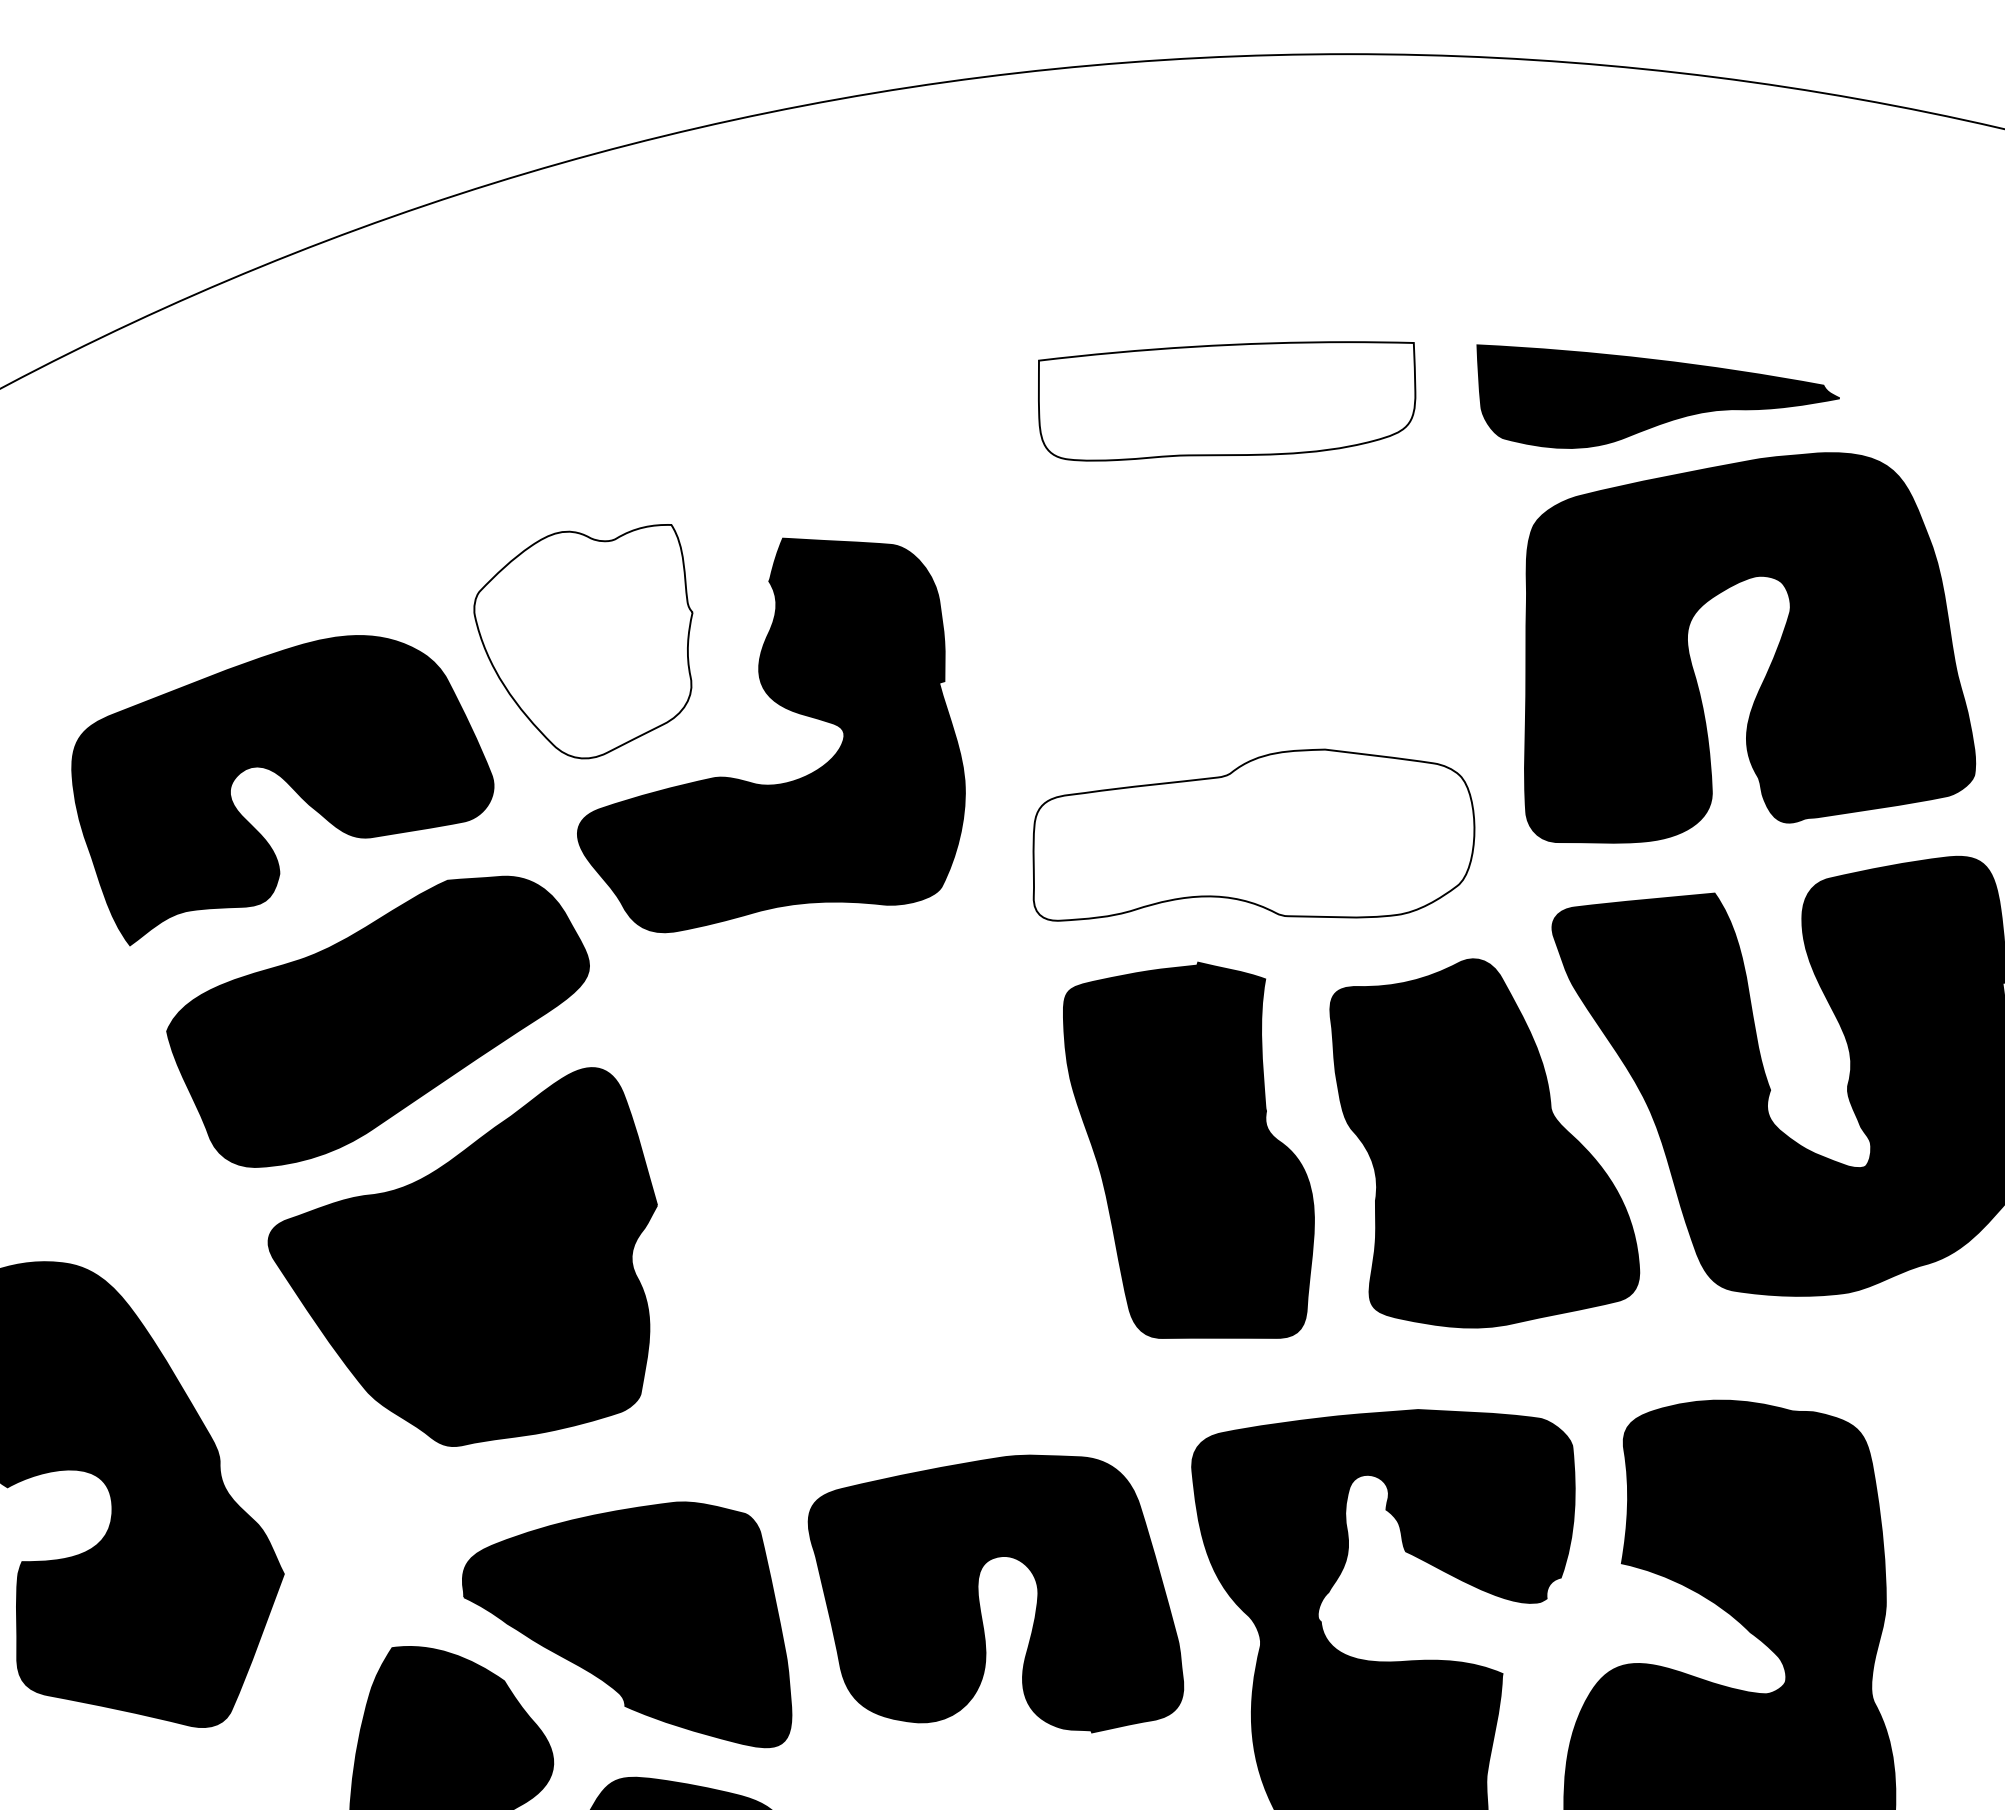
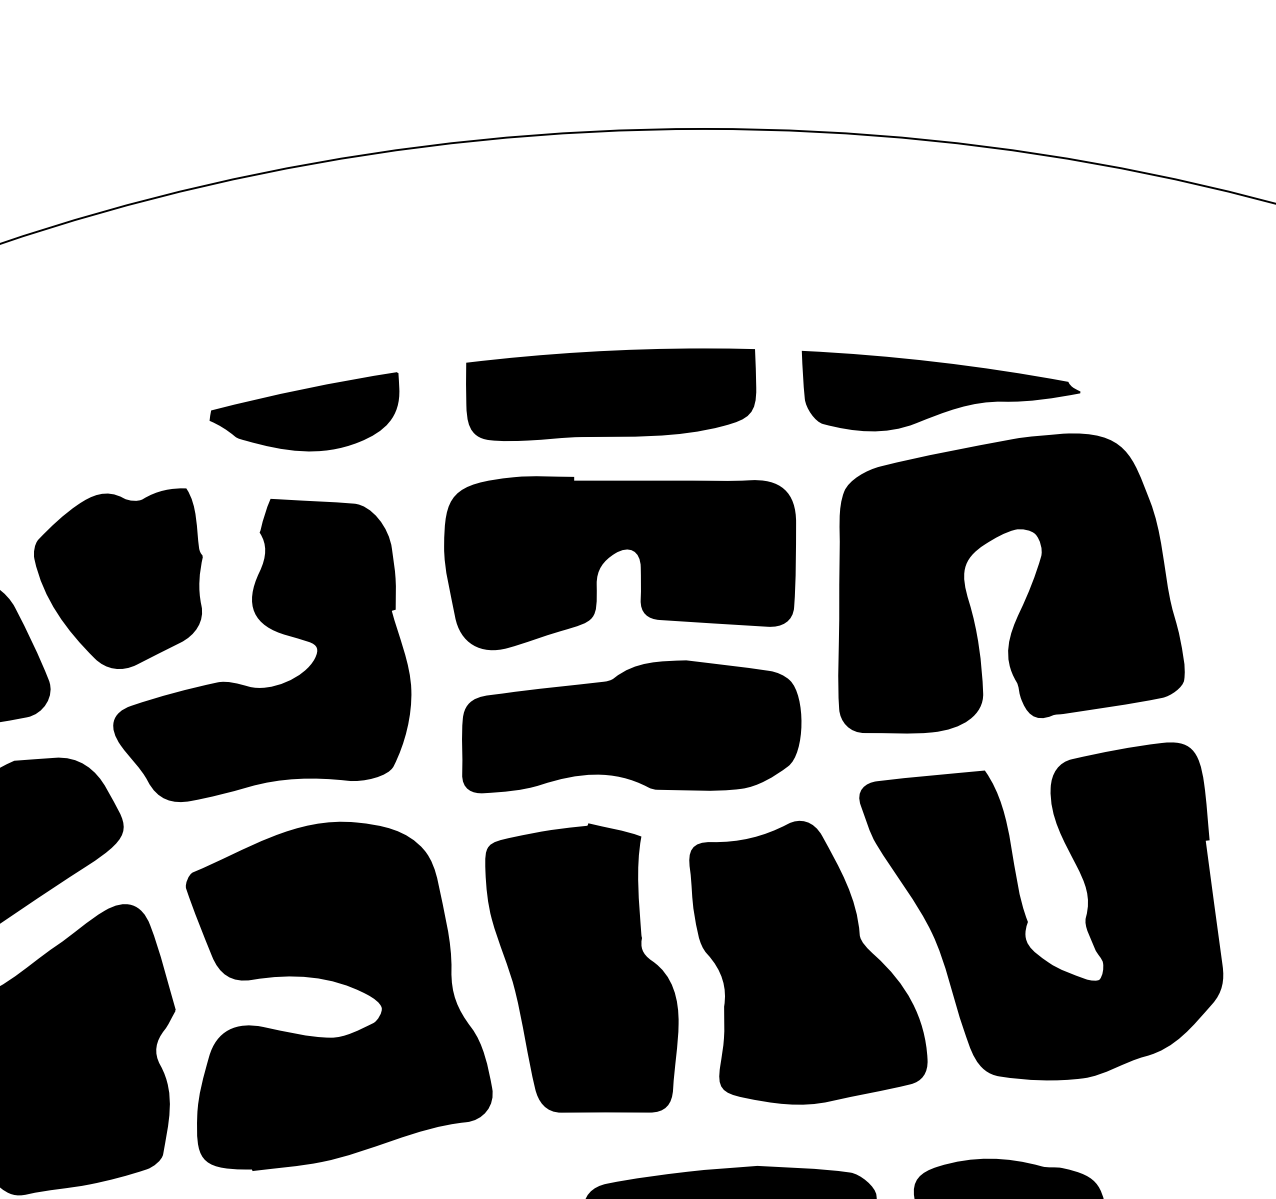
fill: (1226, 401) -> (610, 394), added
part: (826, 423) -> (304, 411), added
part: (1229, 610) -> (612, 554), added
fill: (583, 641) -> (118, 578), added
fill: (1253, 834) -> (631, 726), added
part: (876, 1171) -> (342, 984), added

